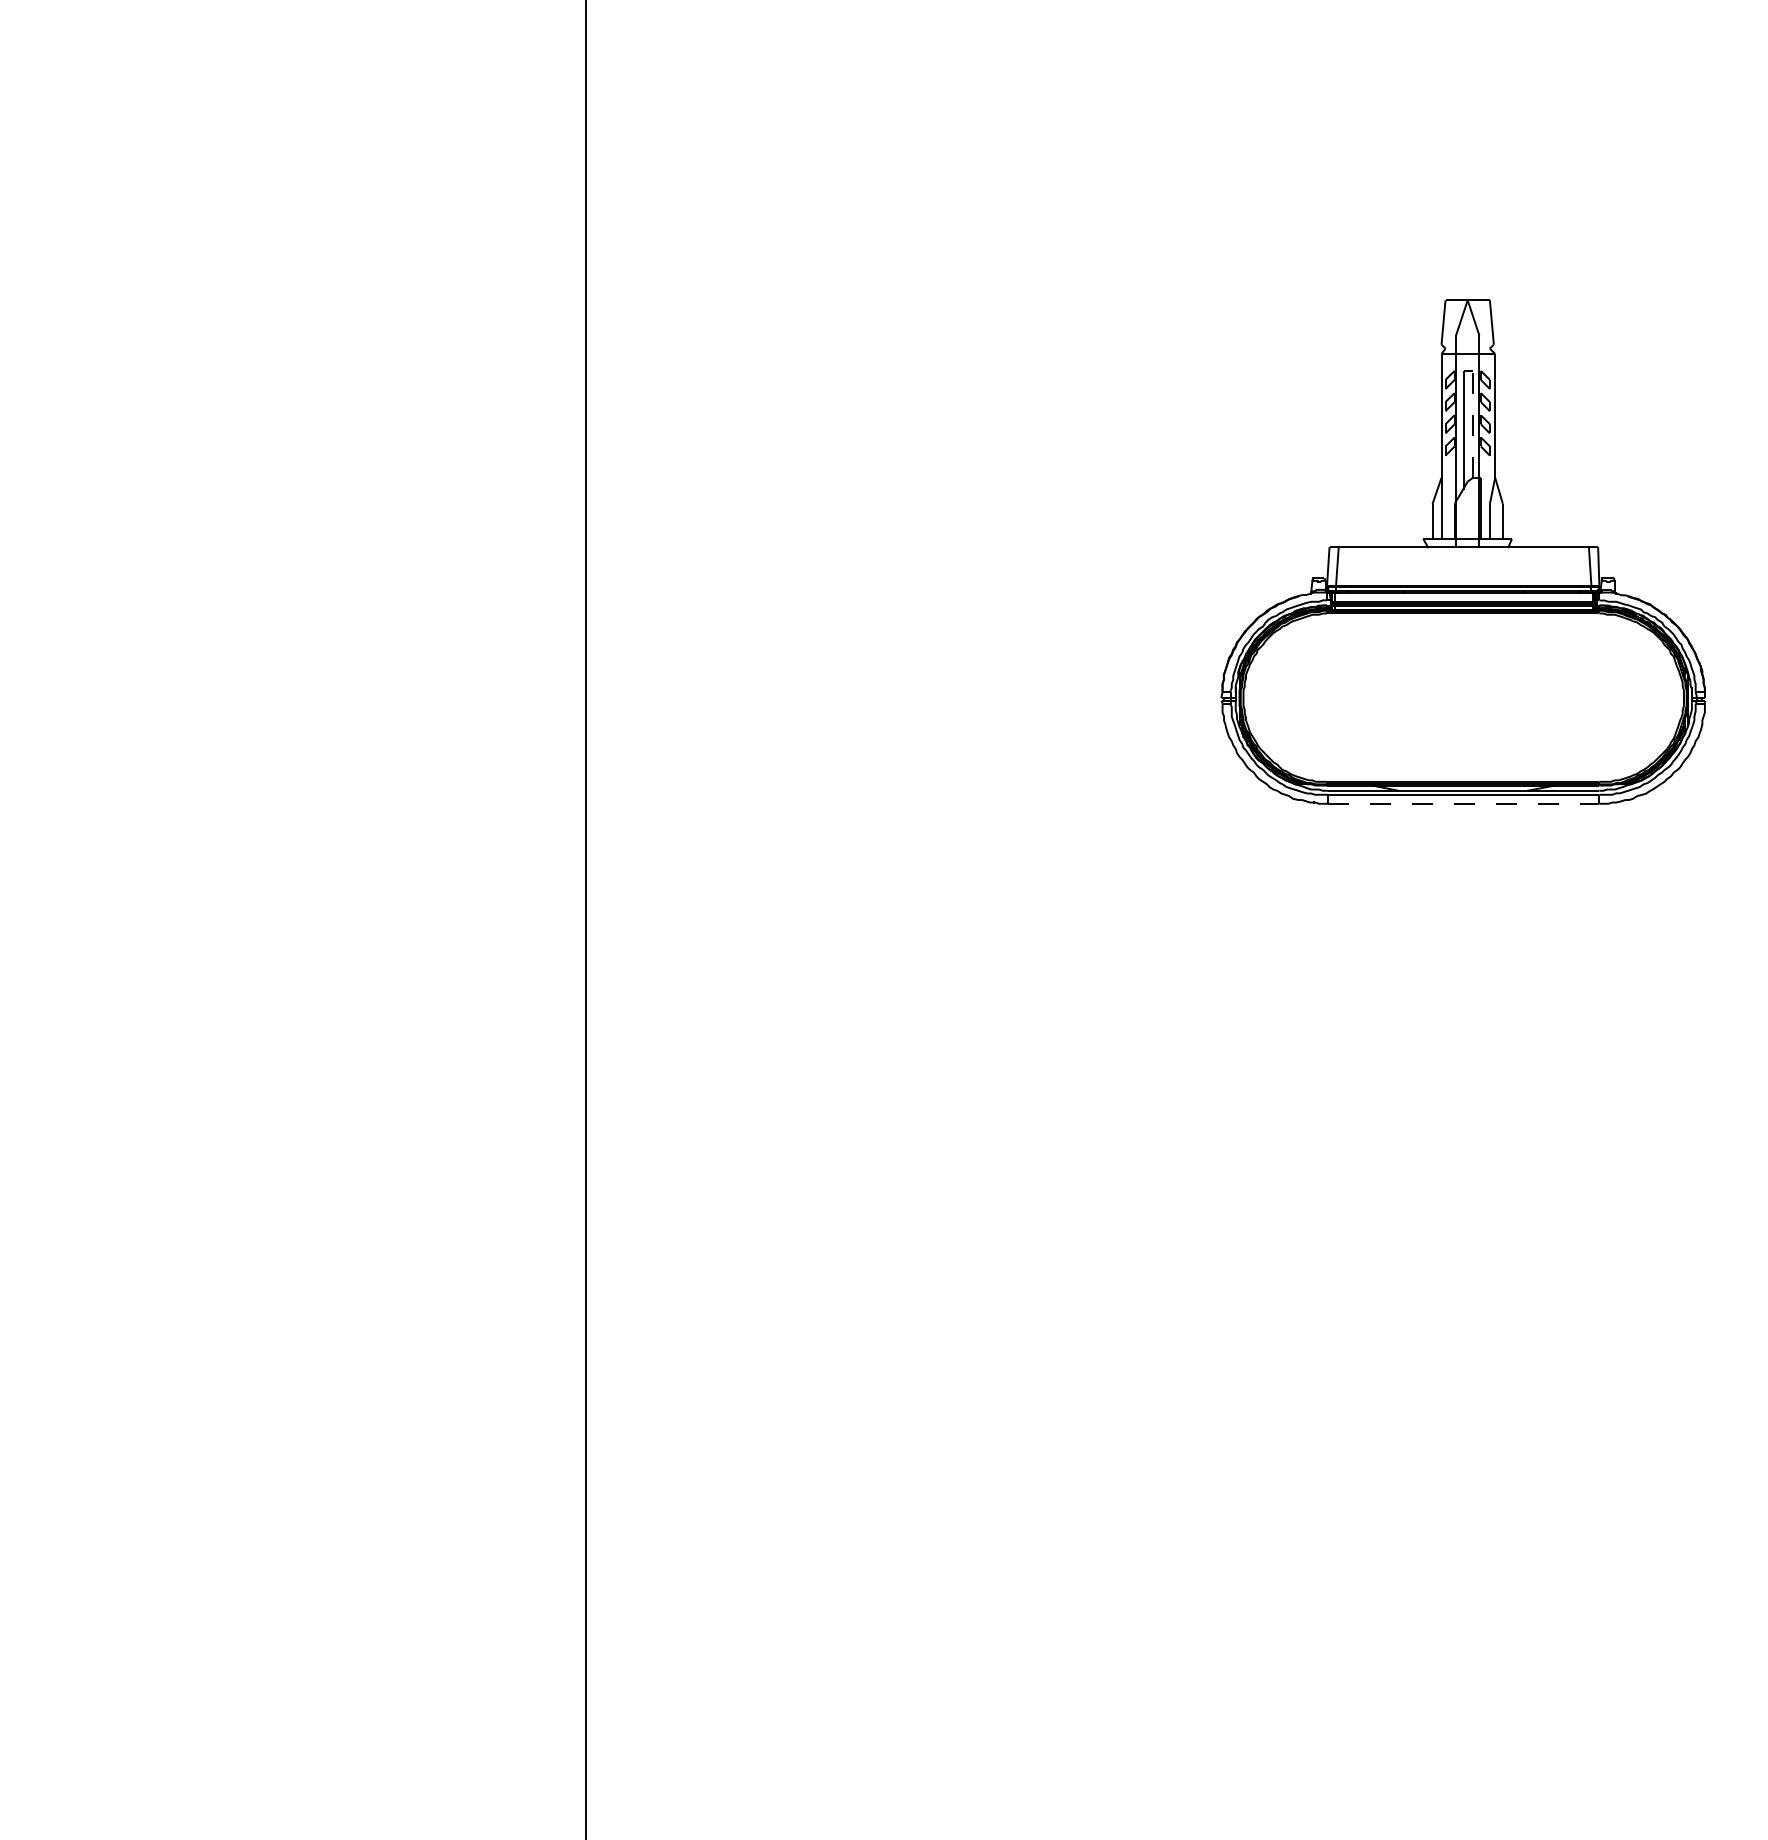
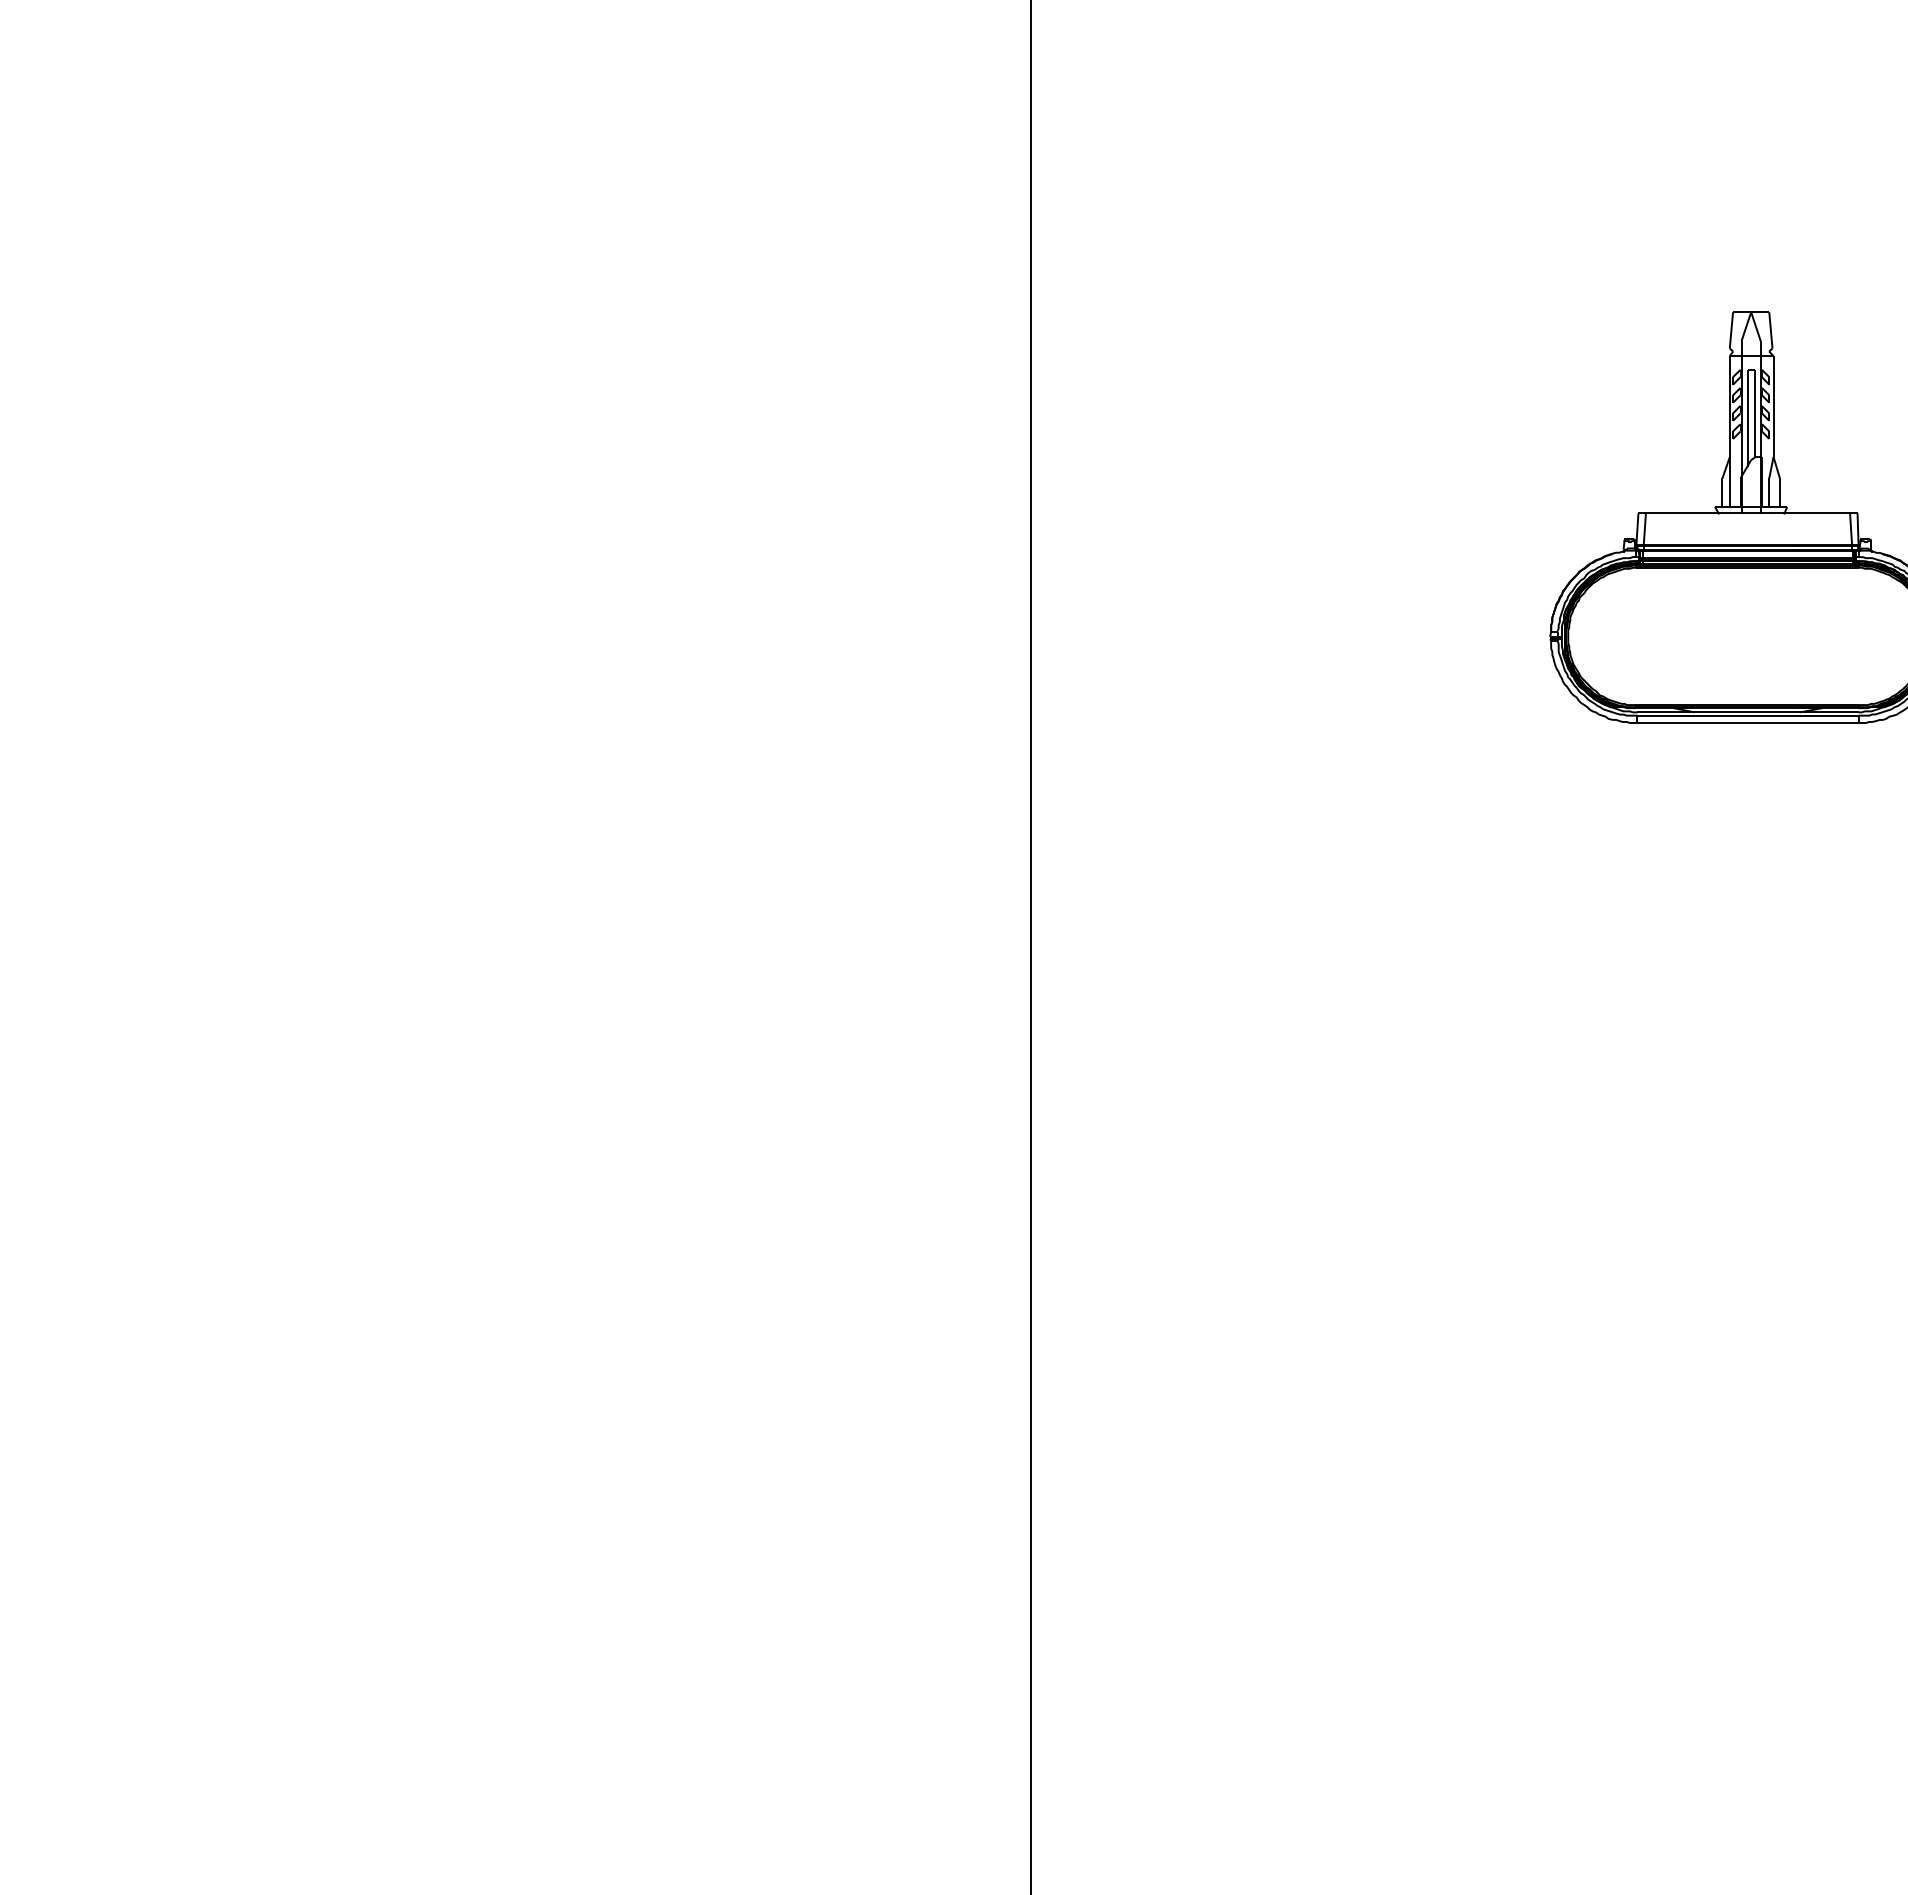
line: (1473, 424) -> (1755, 413), dashed -> solid
line: (1464, 804) -> (1748, 723), dashed -> solid

